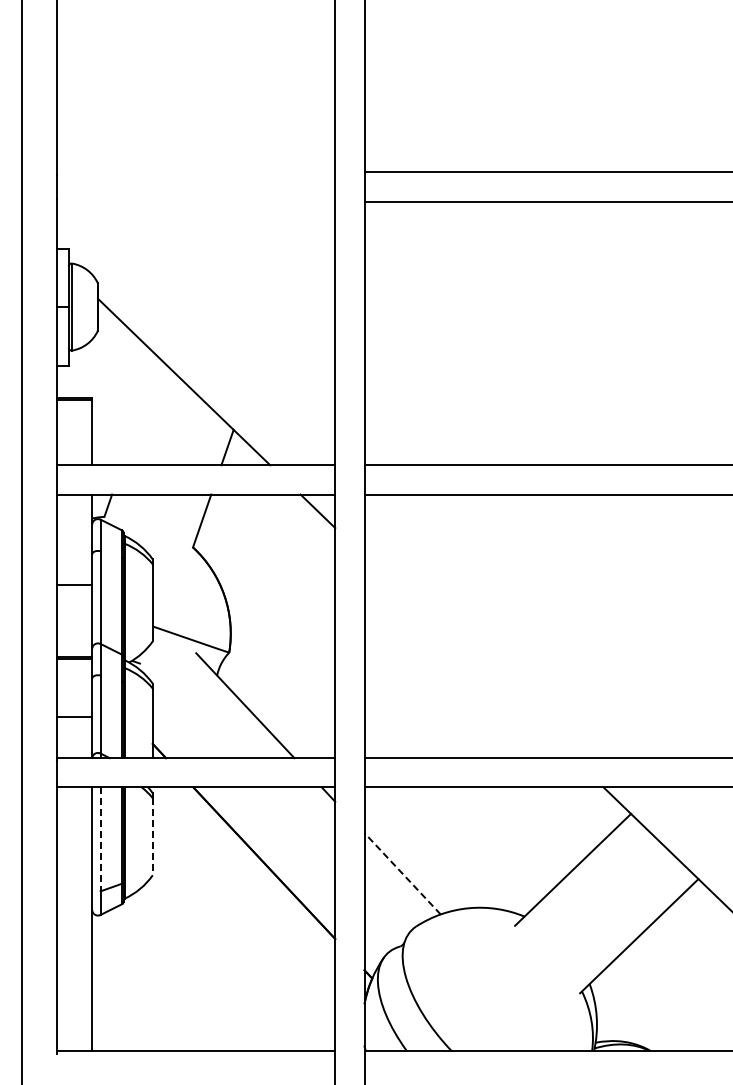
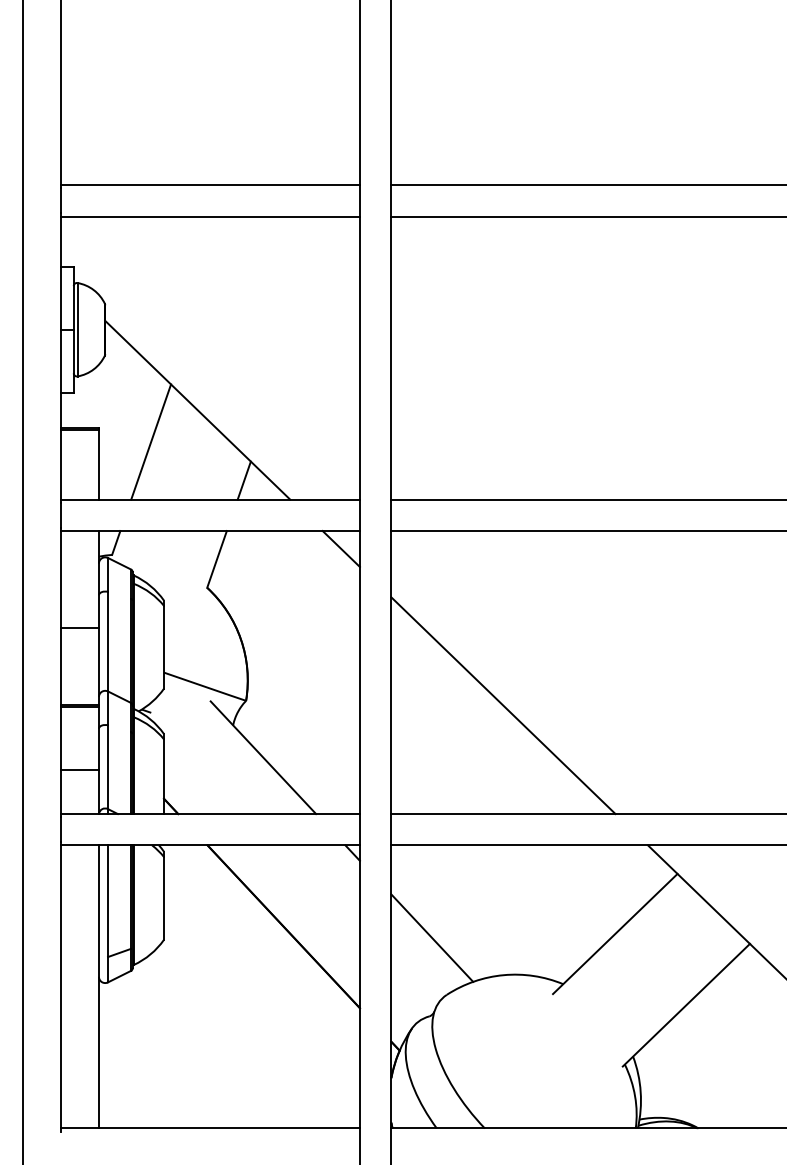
line: (196, 172) -> (210, 185), added
line: (196, 201) -> (210, 216), added
line: (140, 411) -> (150, 441), added
line: (468, 657) -> (503, 705), added
line: (152, 836) -> (163, 898), dashed -> solid
line: (100, 839) -> (107, 901), dashed -> solid
line: (402, 873) -> (432, 937), dashed -> solid

